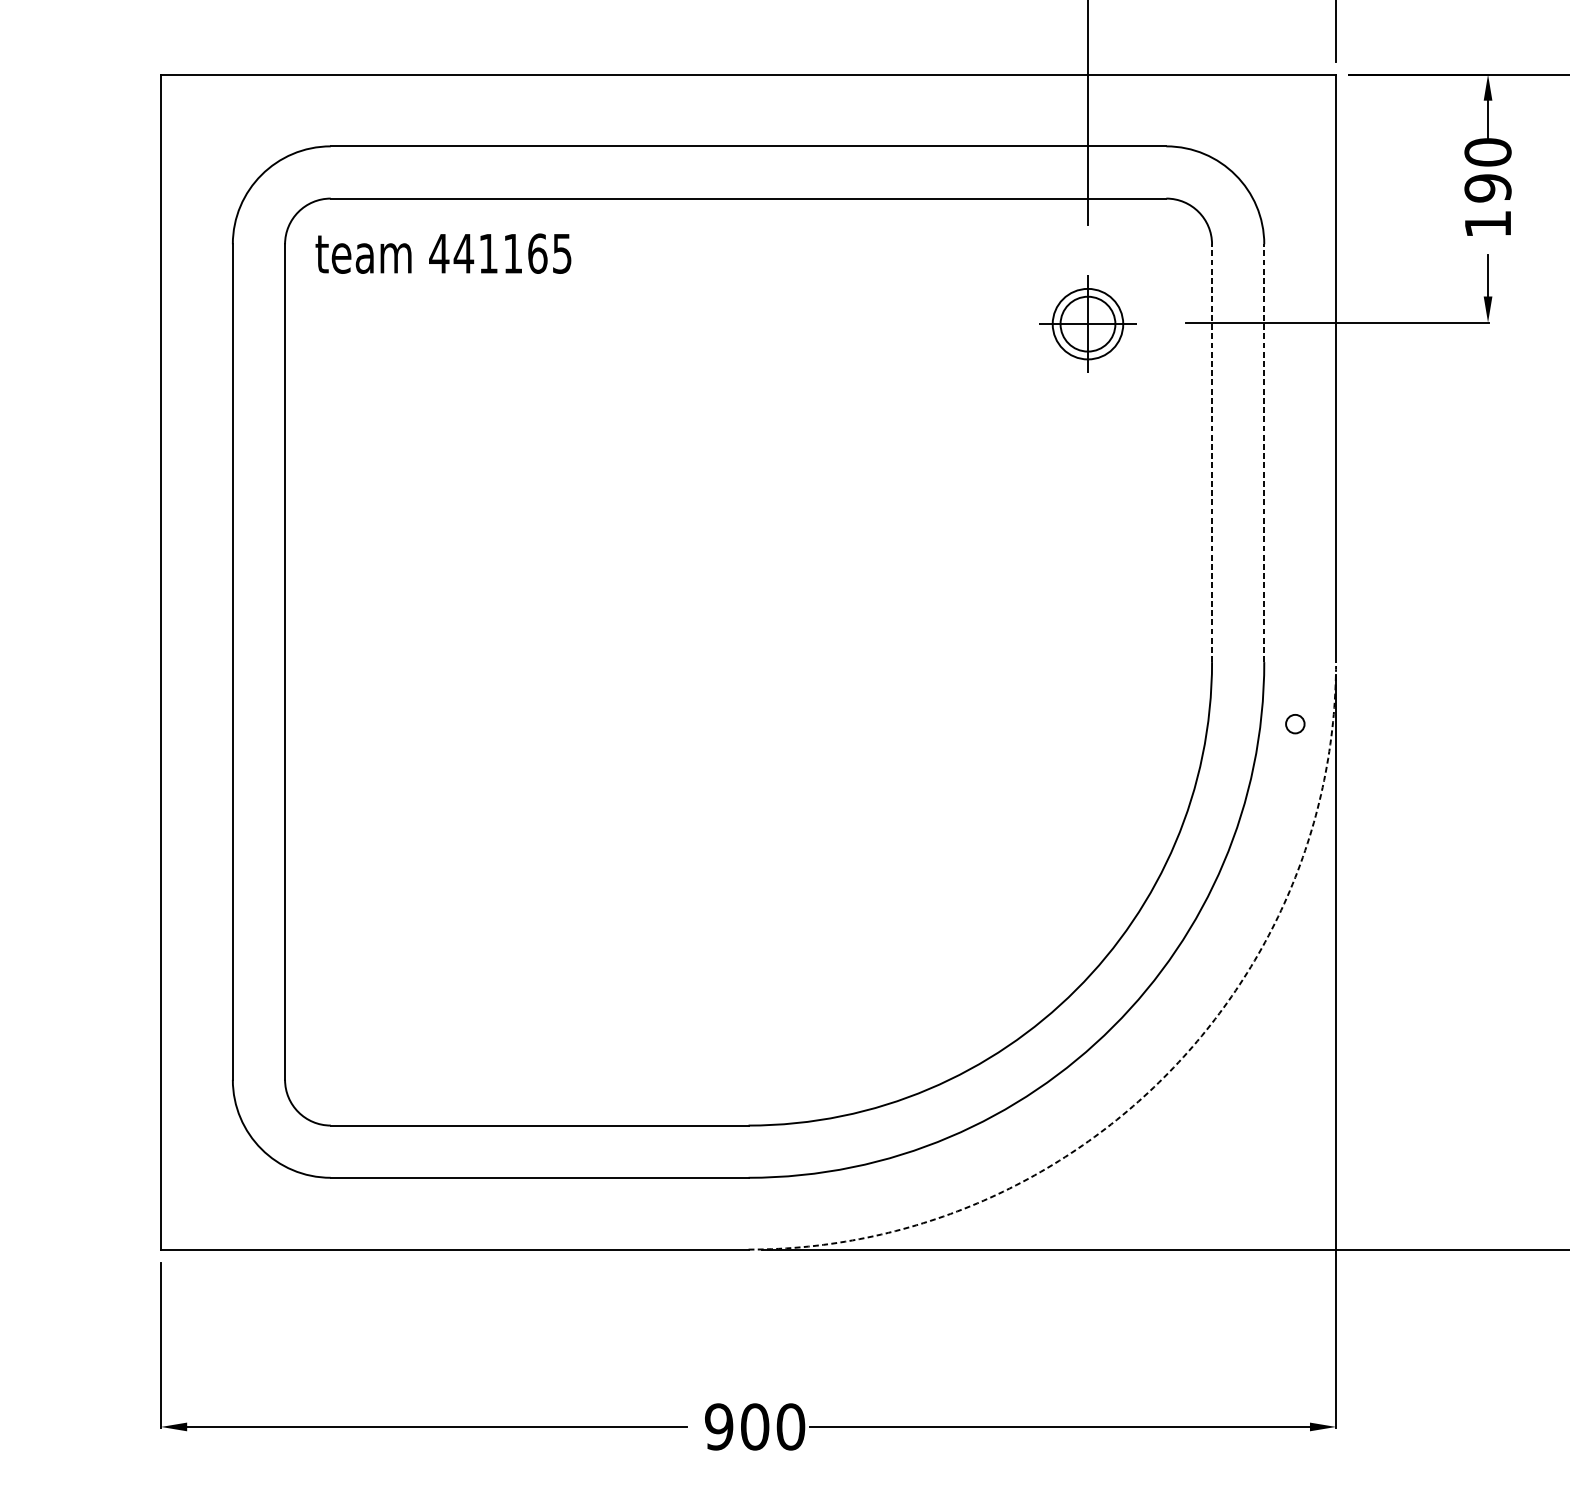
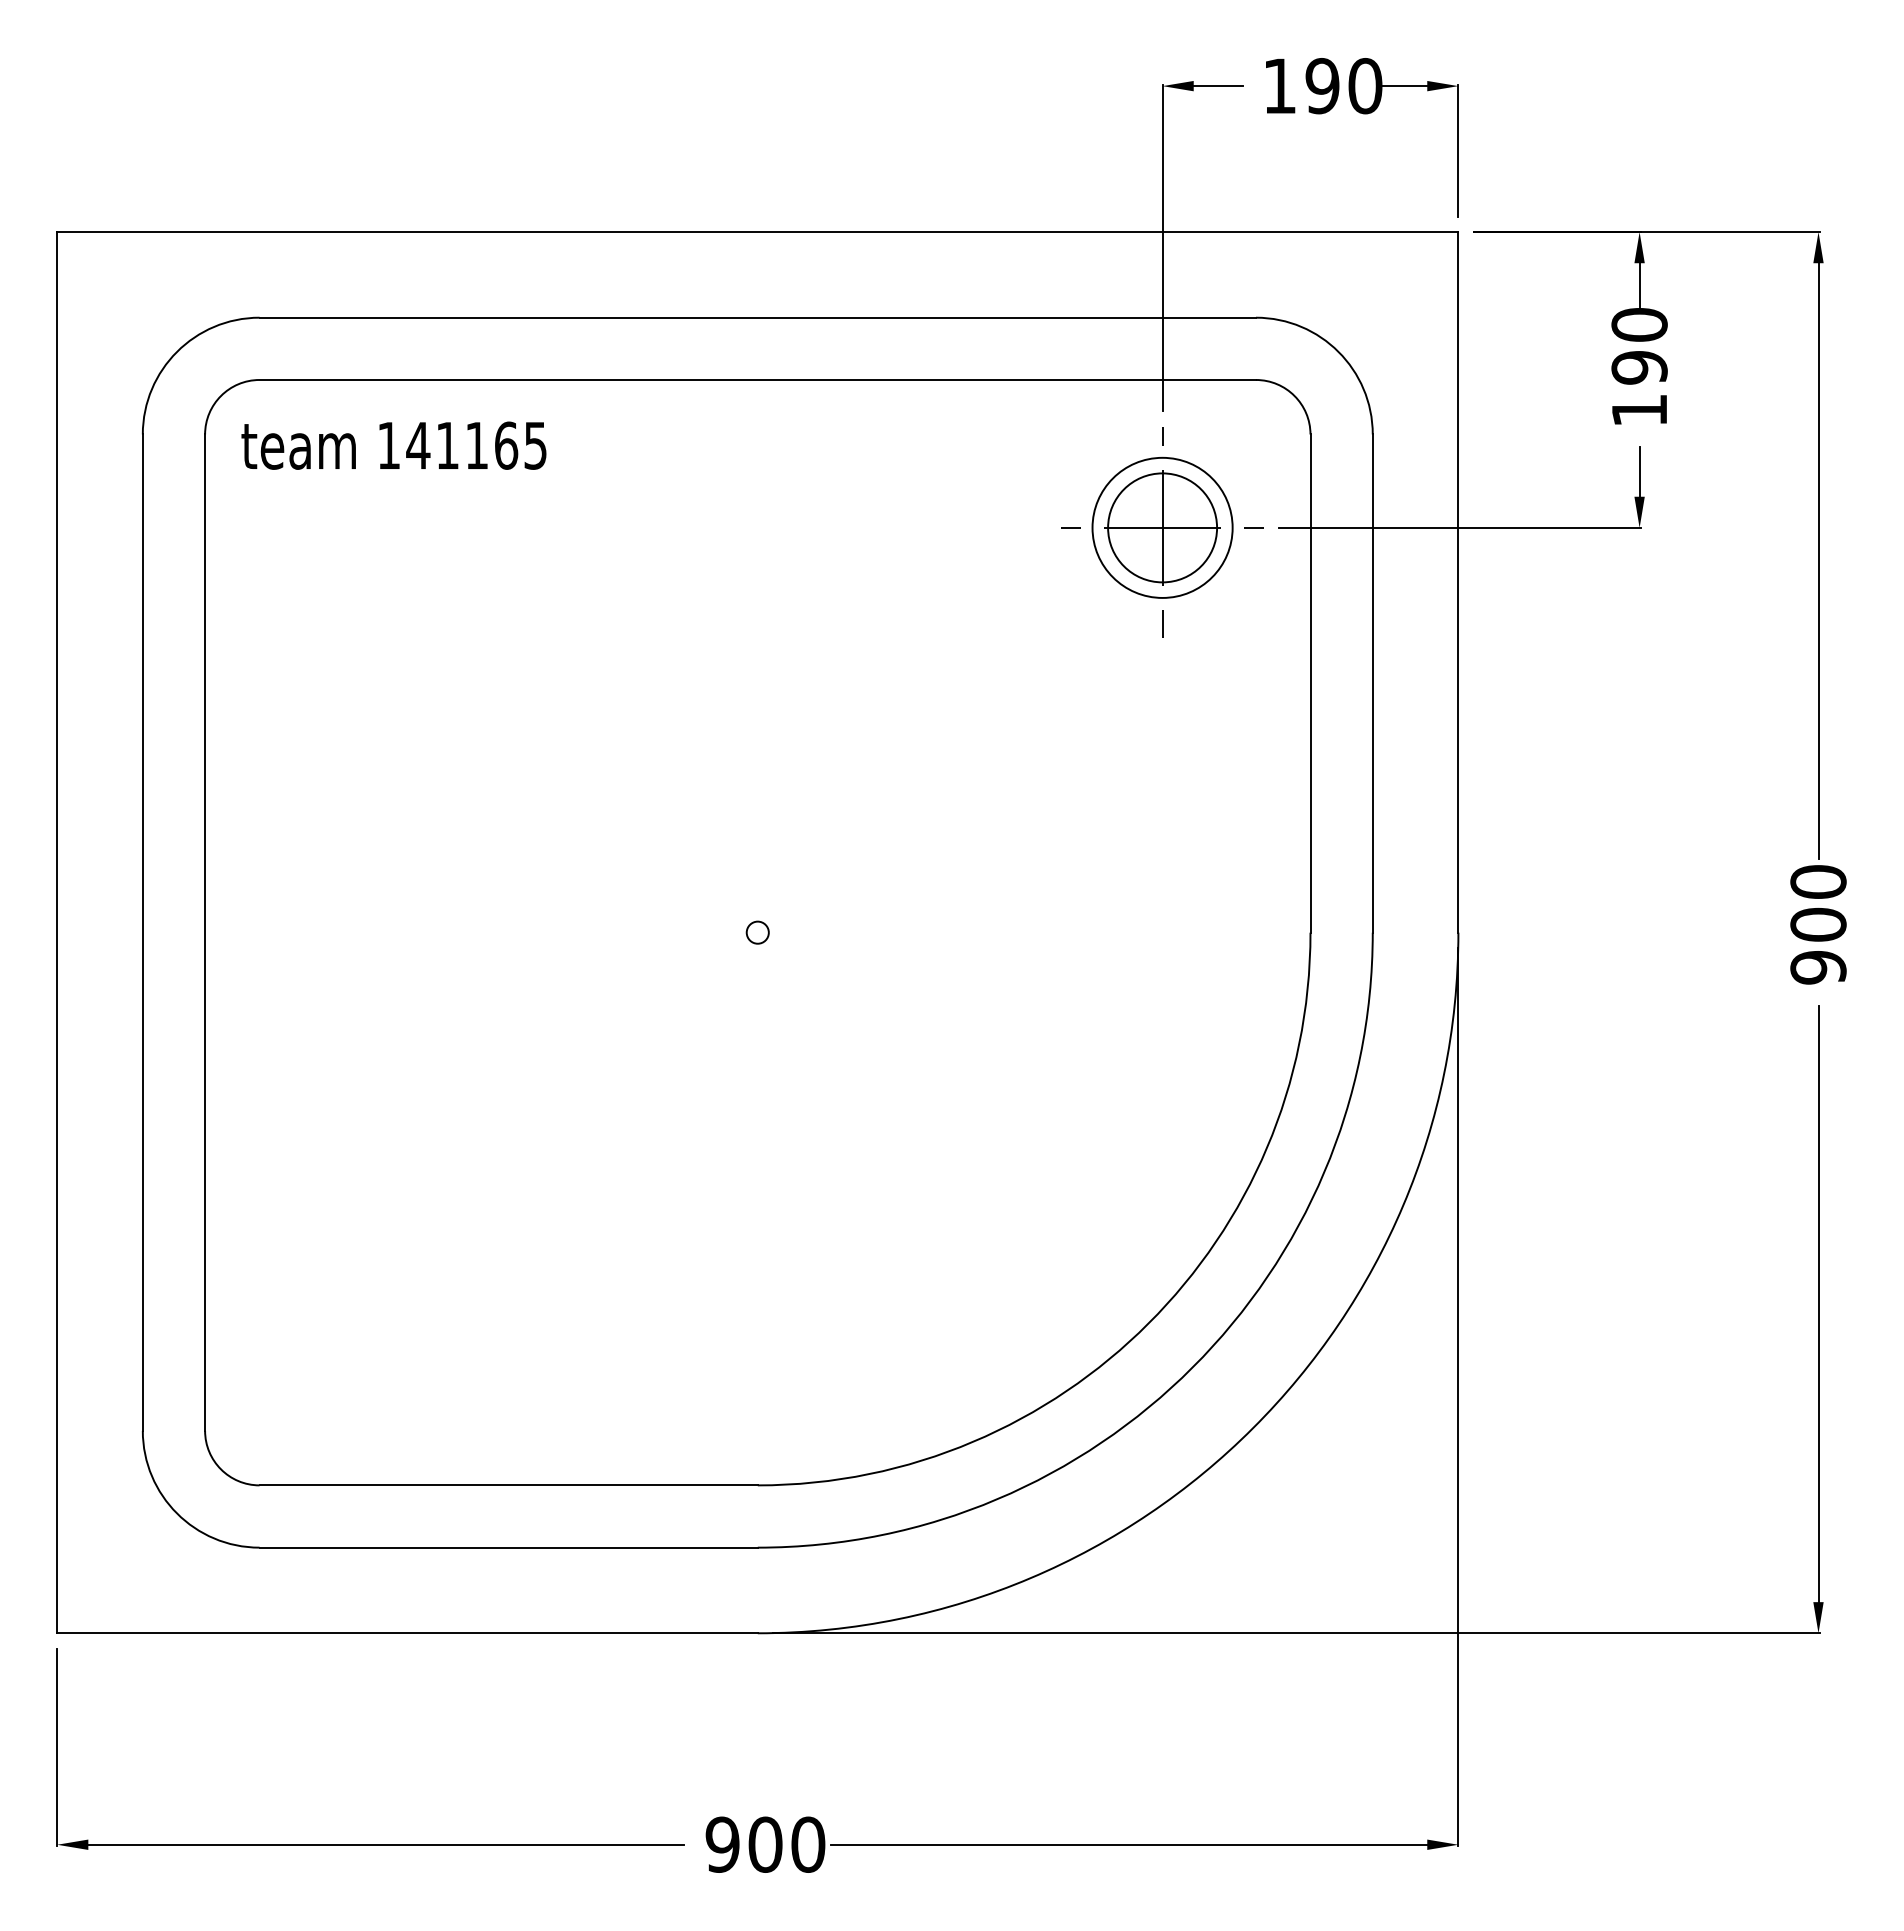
text: (438, 253) -> (388, 445), 441165 -> 141165
part: (1087, 326) -> (1162, 532), size x1.67
line: (1212, 453) -> (1310, 683), dashed -> solid
line: (1264, 453) -> (1372, 683), dashed -> solid
circle: (1295, 723) -> (757, 932), moved
arc: (1164, 1077) -> (1253, 1428), dashed -> solid

